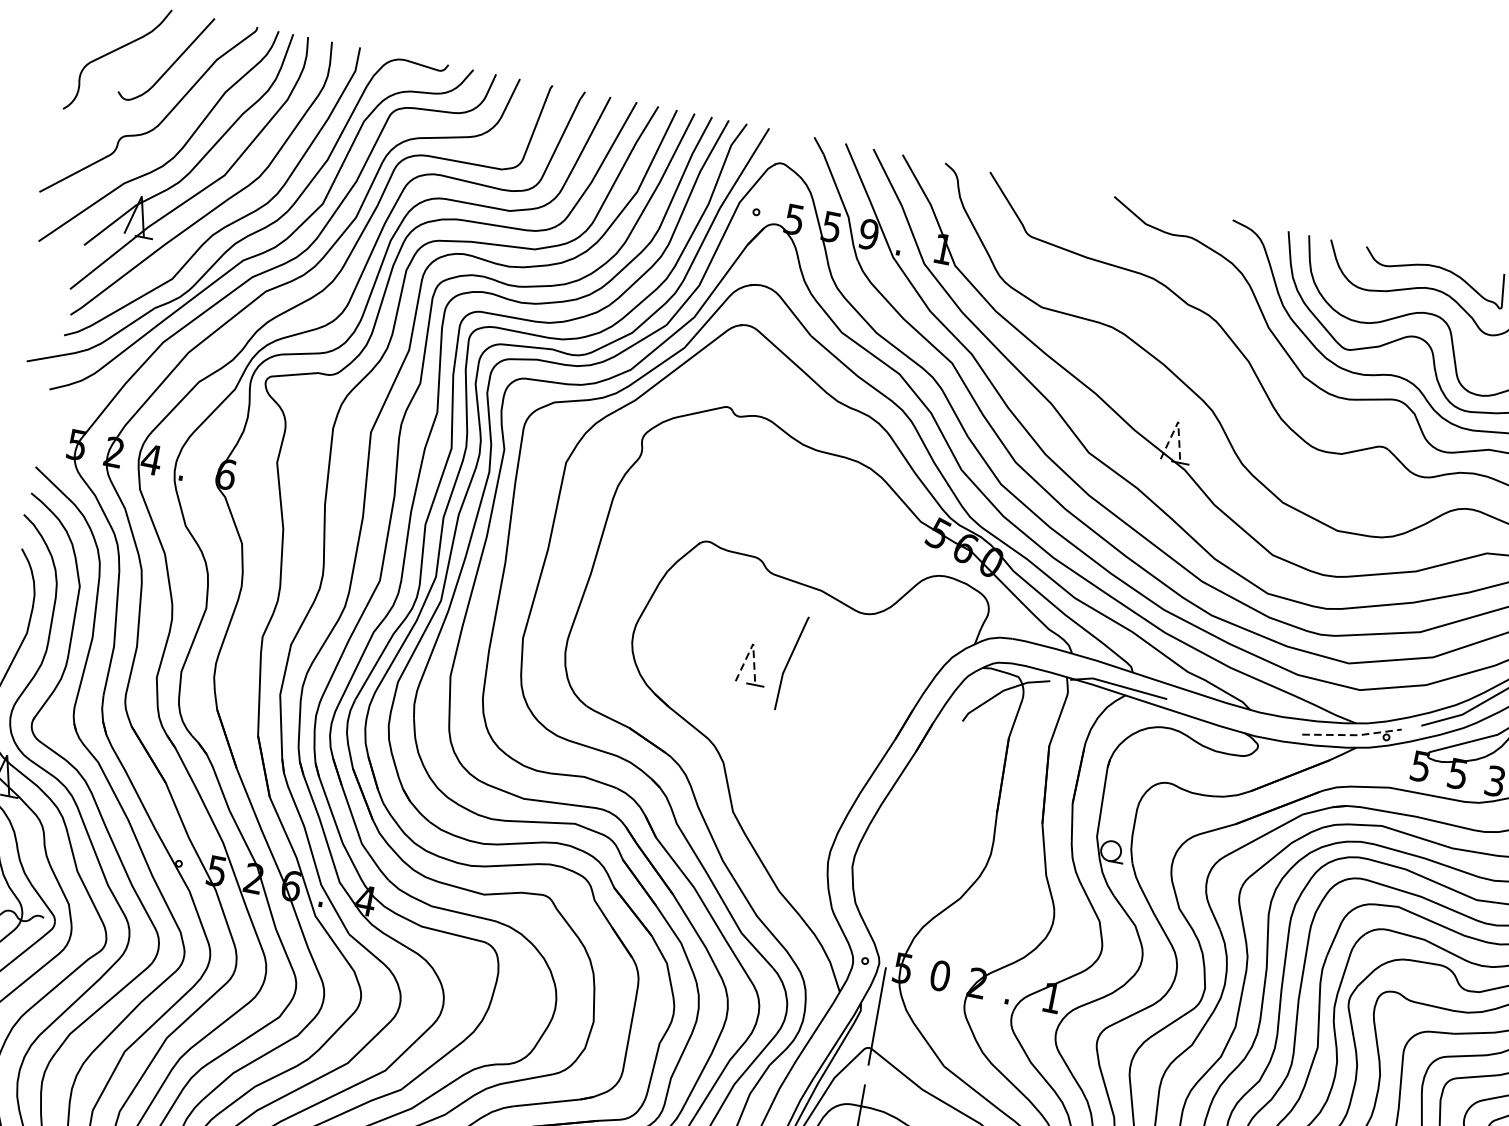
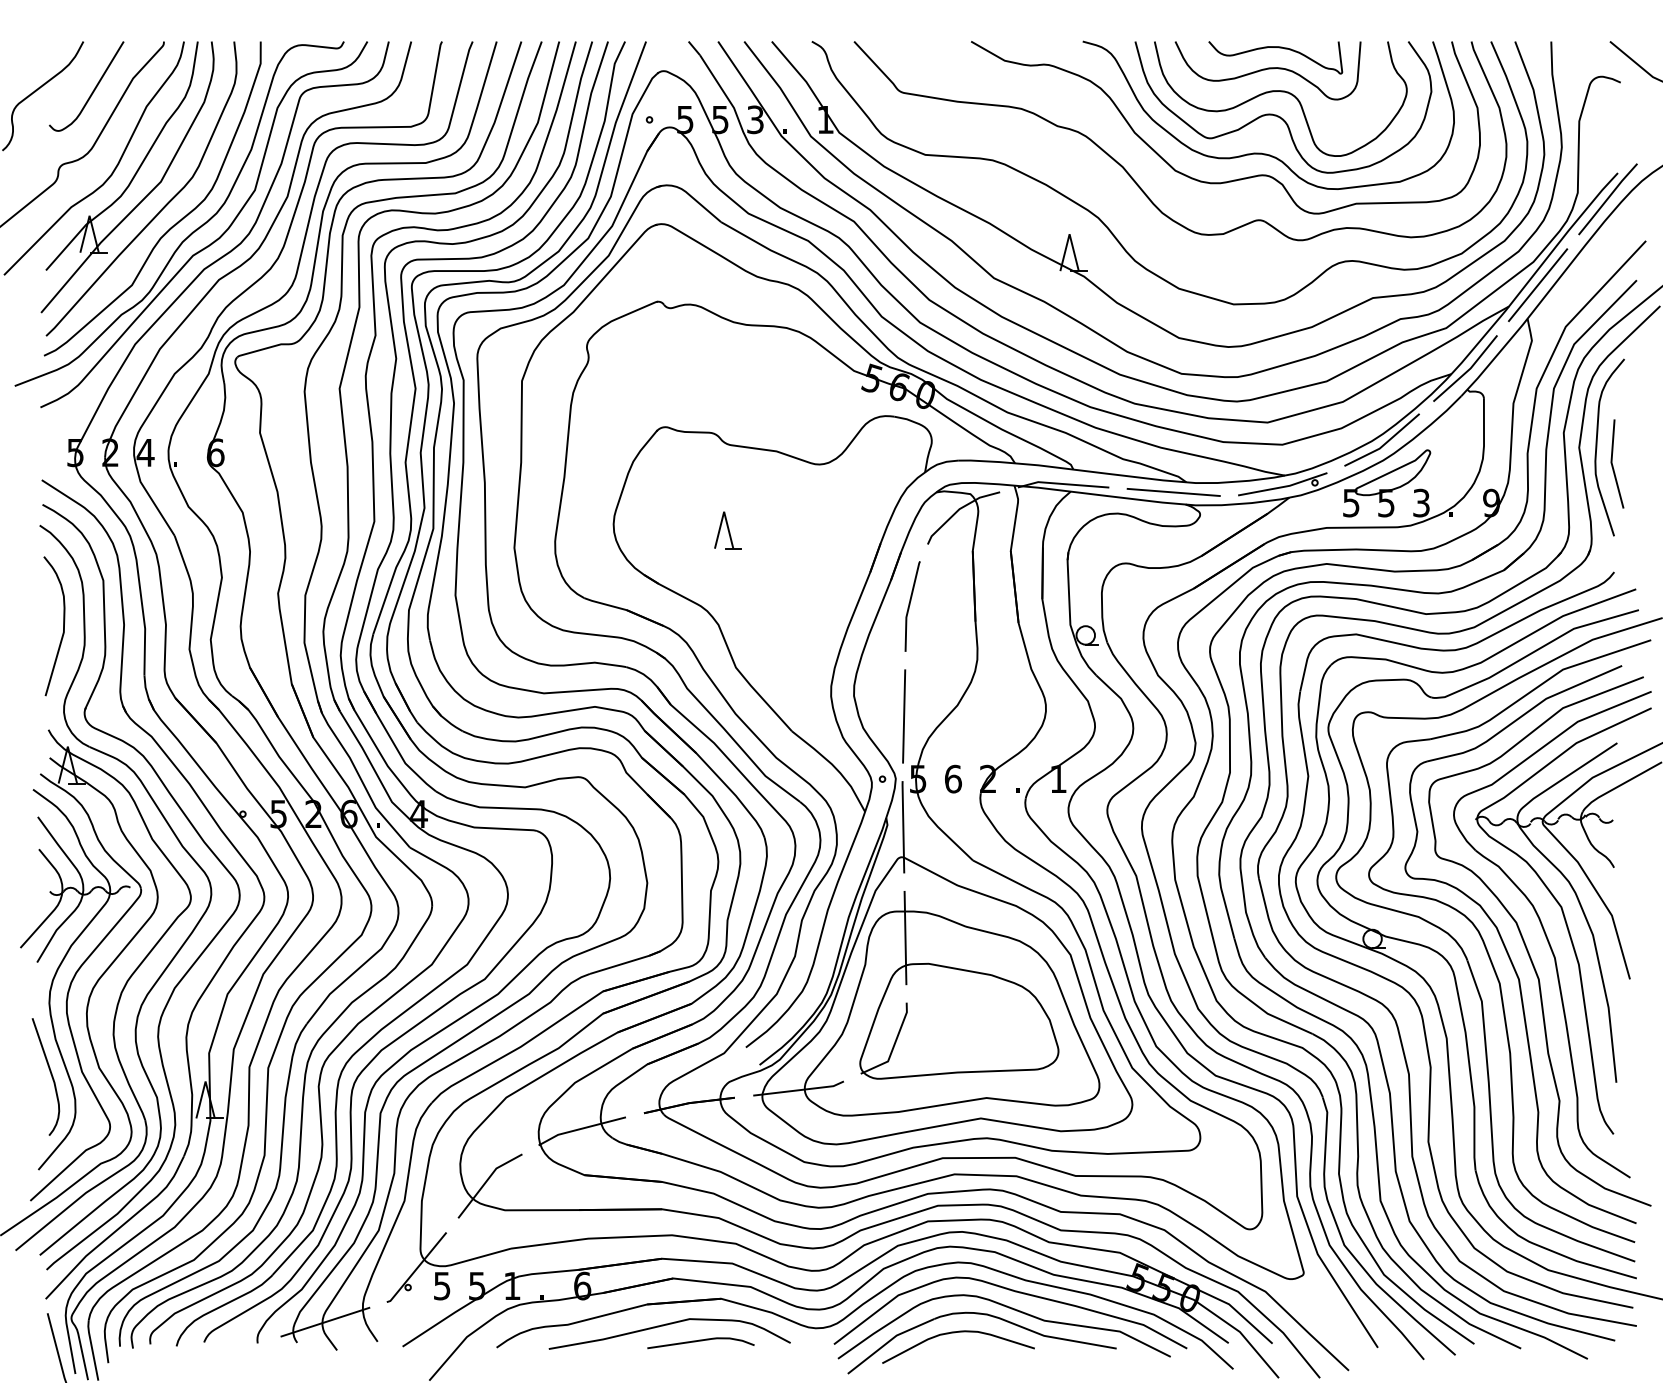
text: (867, 233) -> (754, 119), 9 -> 3
line: (1178, 422) -> (1069, 234), dashed -> solid
line: (753, 643) -> (724, 511), dashed -> solid
line: (789, 661) -> (910, 605), moved
line: (1234, 717) -> (1173, 492), added
line: (1352, 734) -> (1283, 486), dashed -> solid
line: (901, 899) -> (904, 716), added
text: (939, 975) -> (952, 778), 0 -> 6

